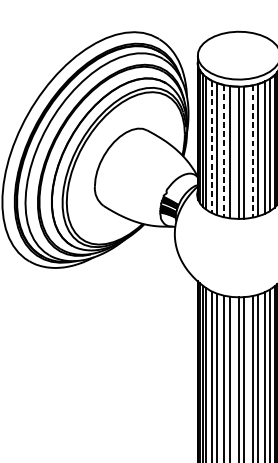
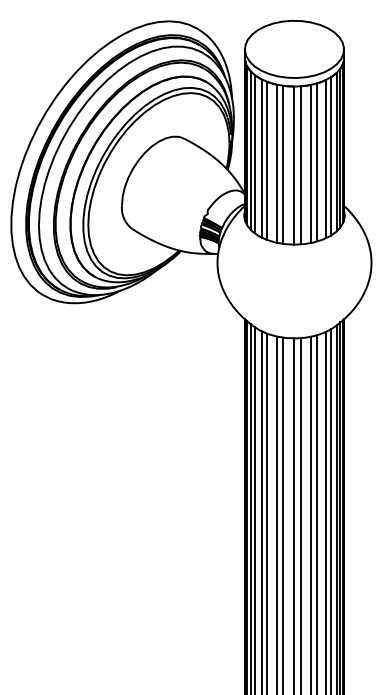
line: (212, 147) -> (262, 159), dashed -> solid
line: (224, 151) -> (276, 164), dashed -> solid
line: (252, 151) -> (310, 164), dashed -> solid

